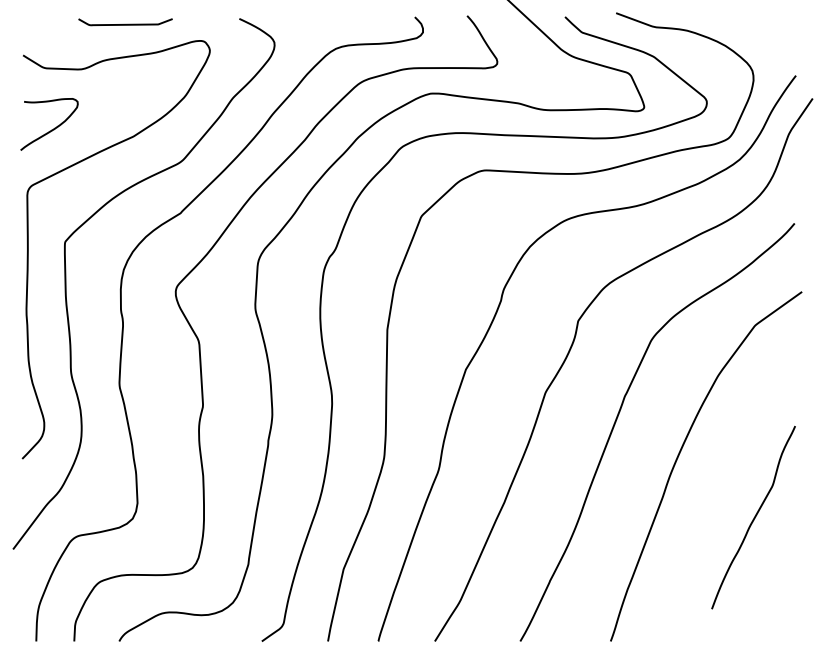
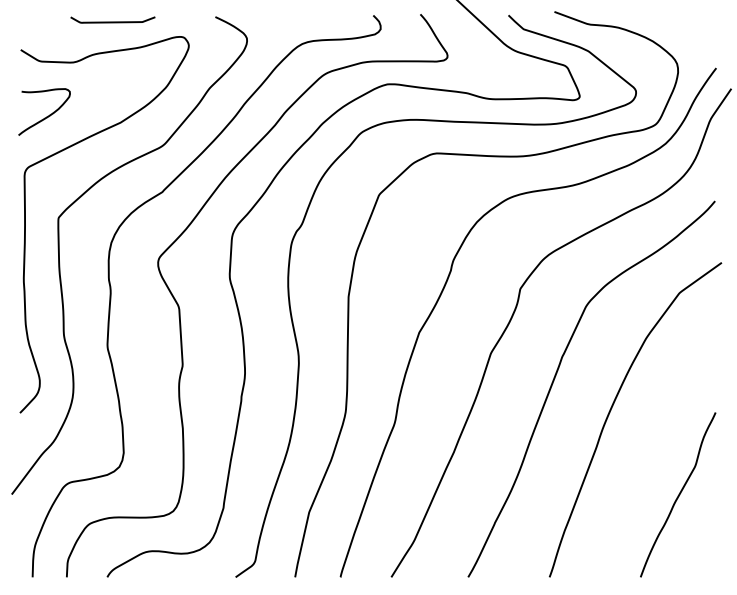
curve: (753, 517) -> (678, 494), moved

